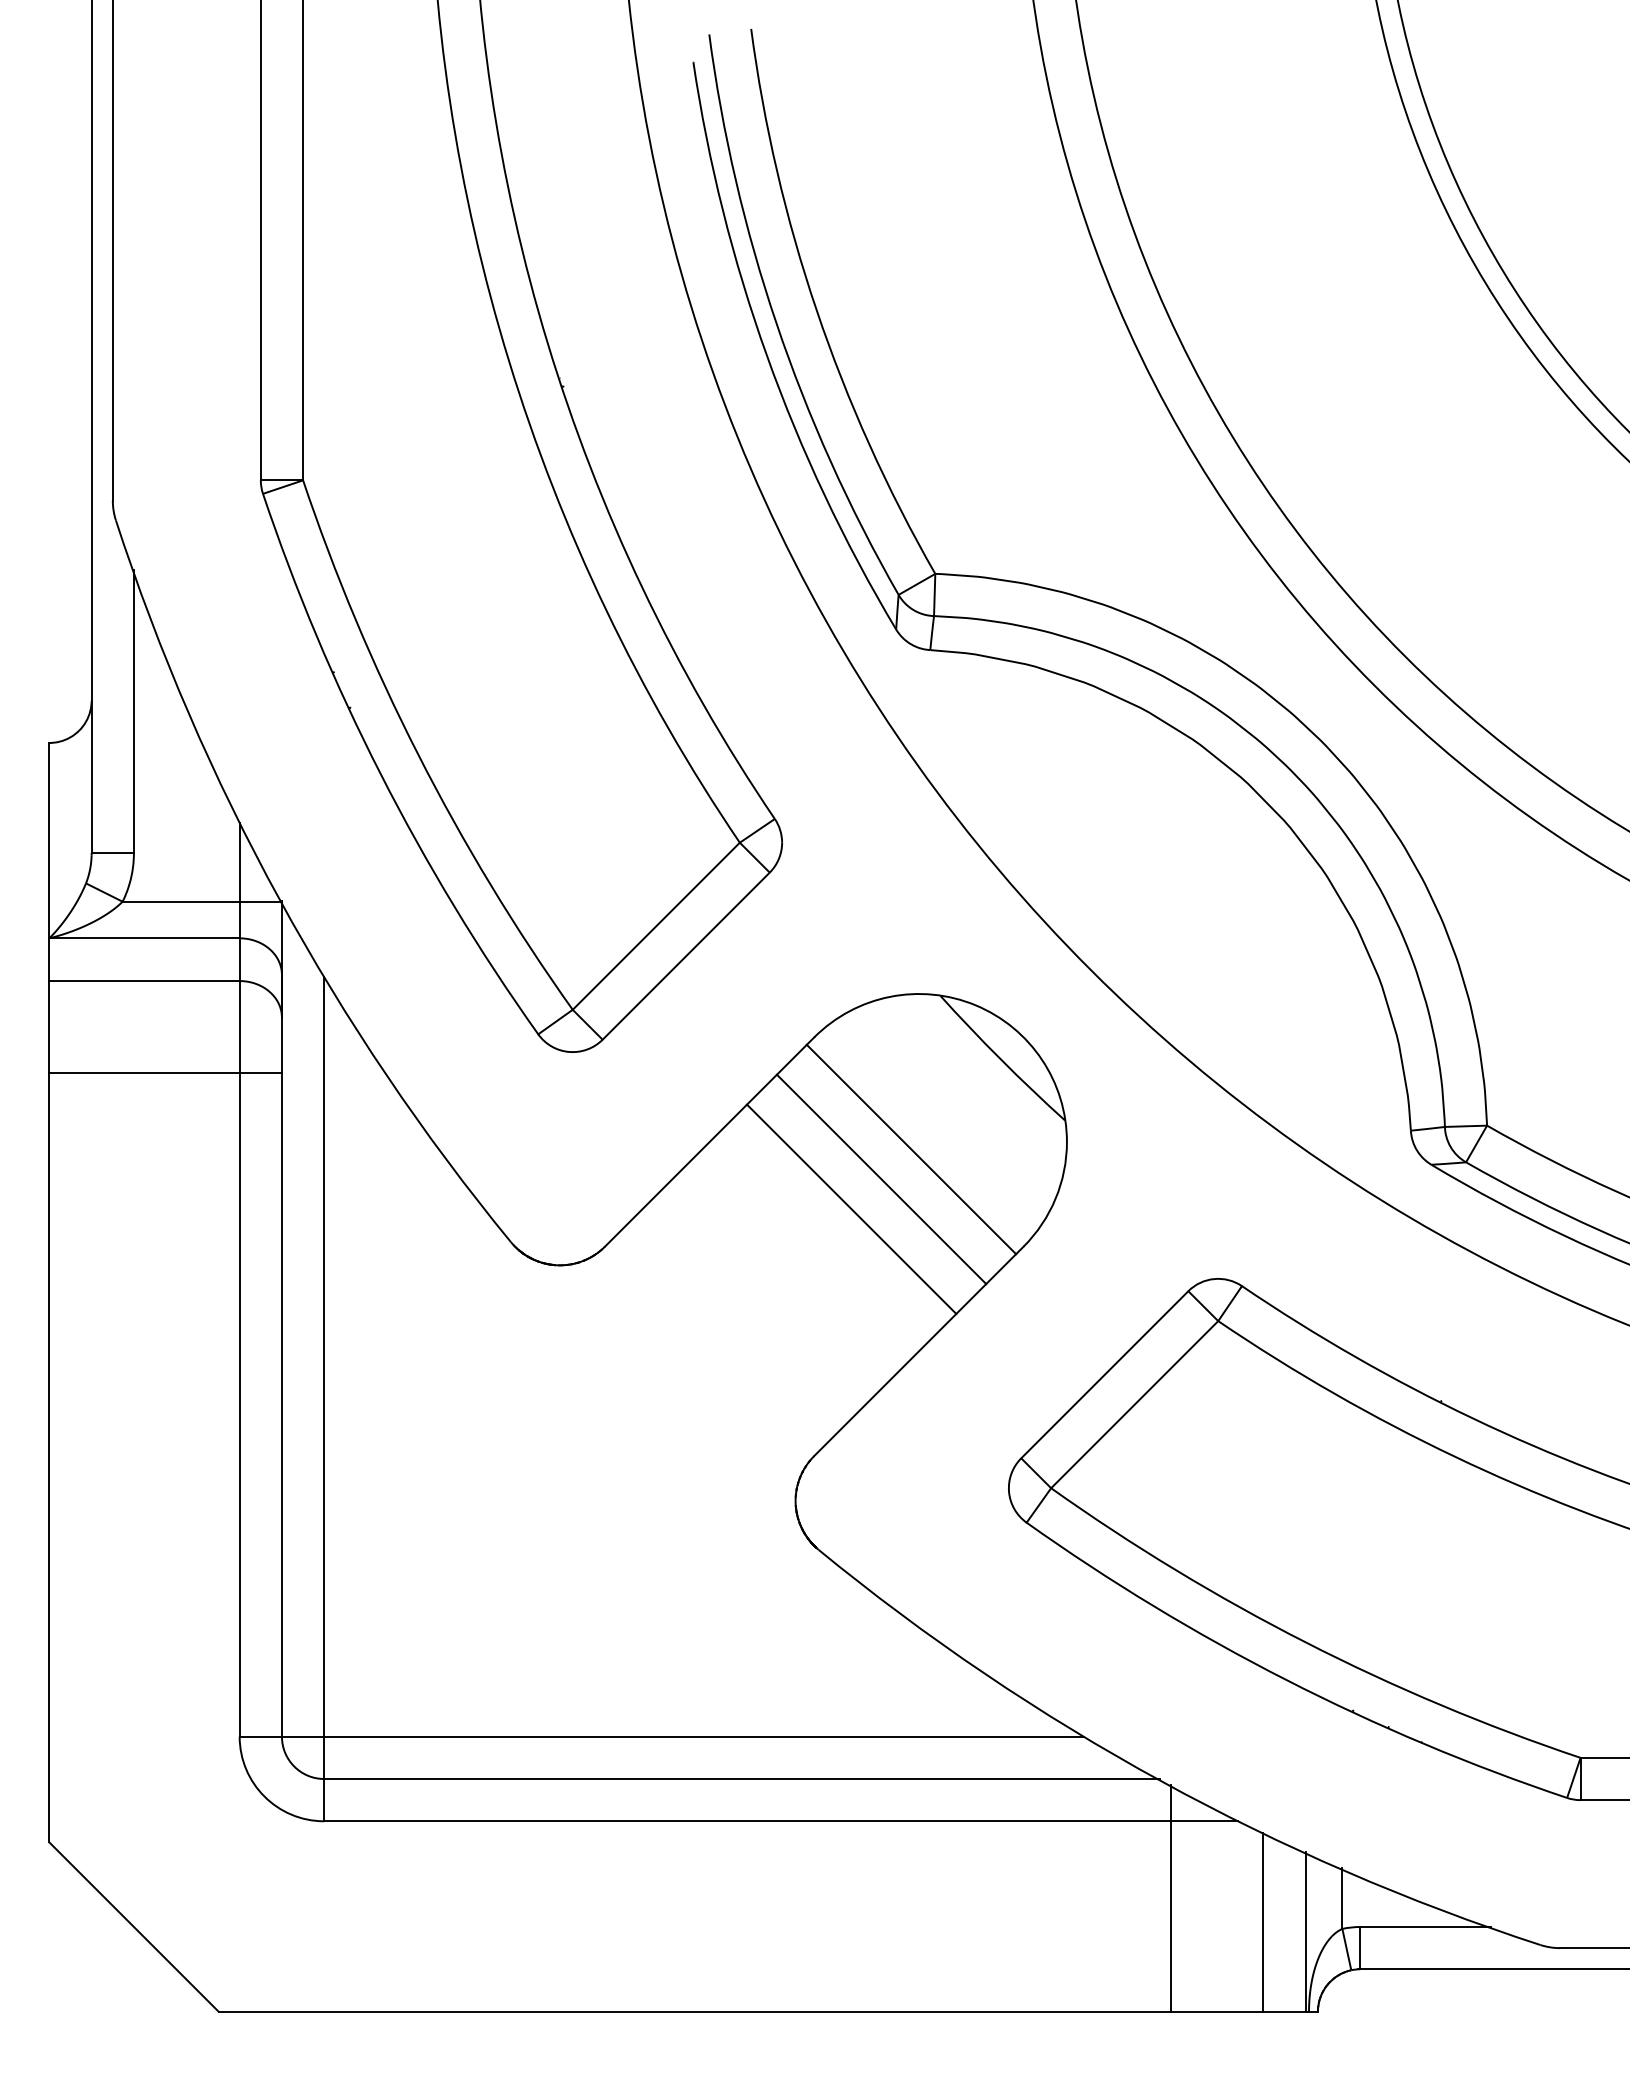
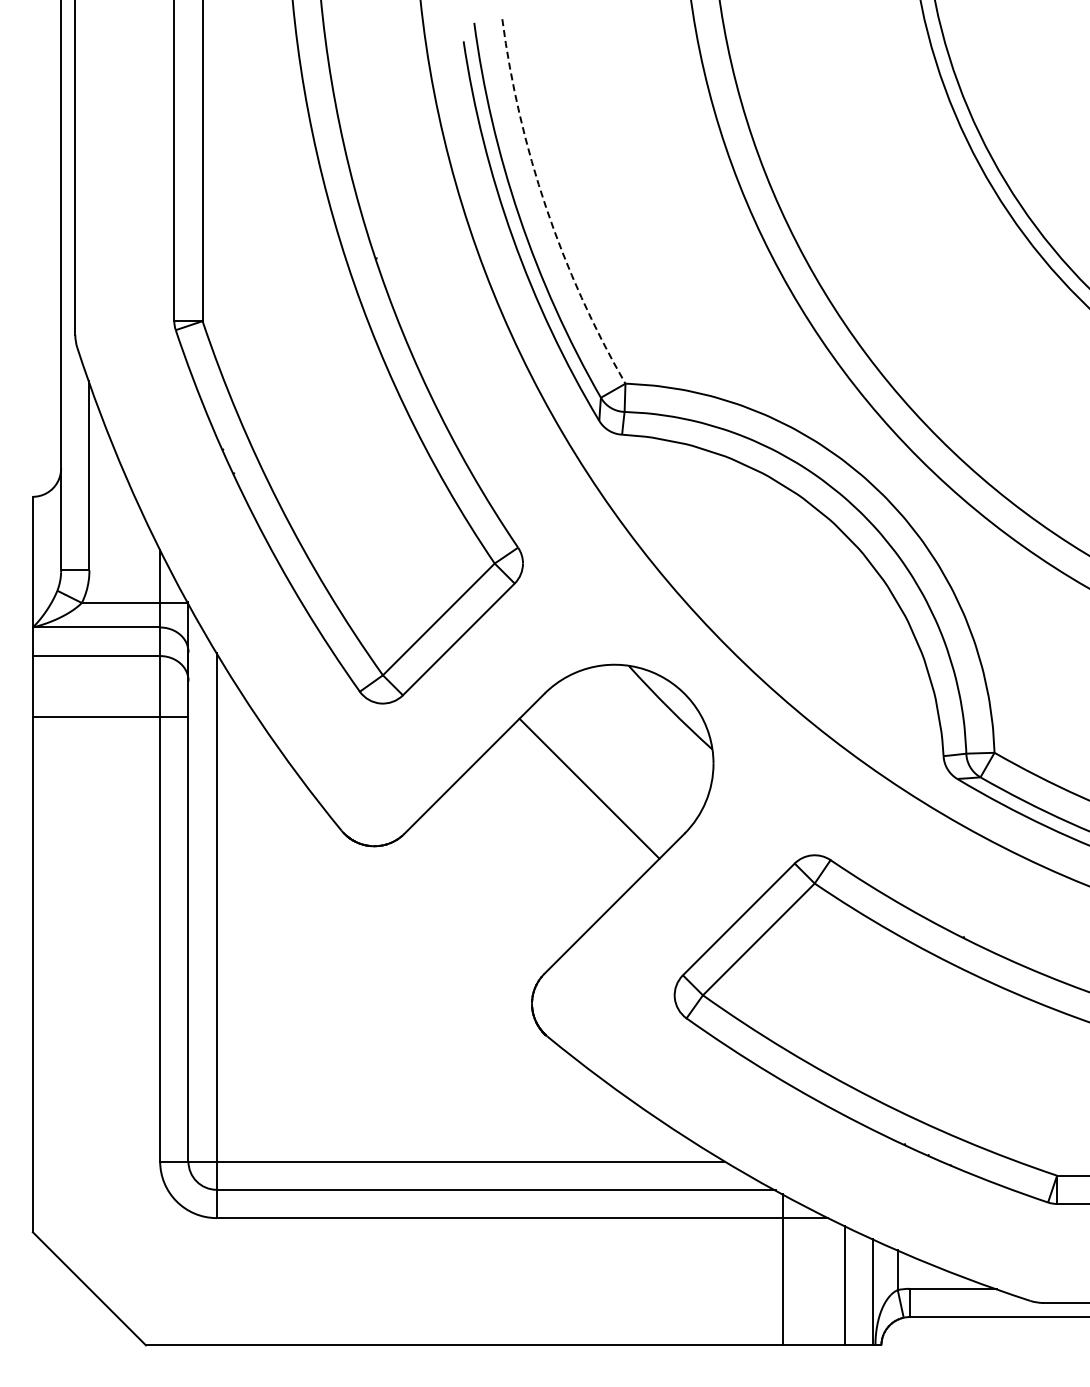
arc: (817, 310) -> (546, 207), solid -> dashed
line: (911, 1149) -> (609, 768), removed
line: (851, 1208) -> (569, 808), removed

